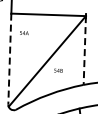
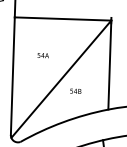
text: (24, 33) -> (43, 56), moved
line: (84, 51) -> (109, 66), dashed -> solid
line: (9, 59) -> (12, 76), dashed -> solid

